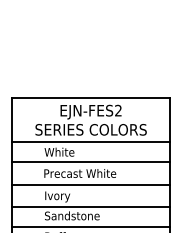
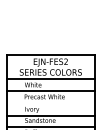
line: (90, 185) -> (50, 103), removed

